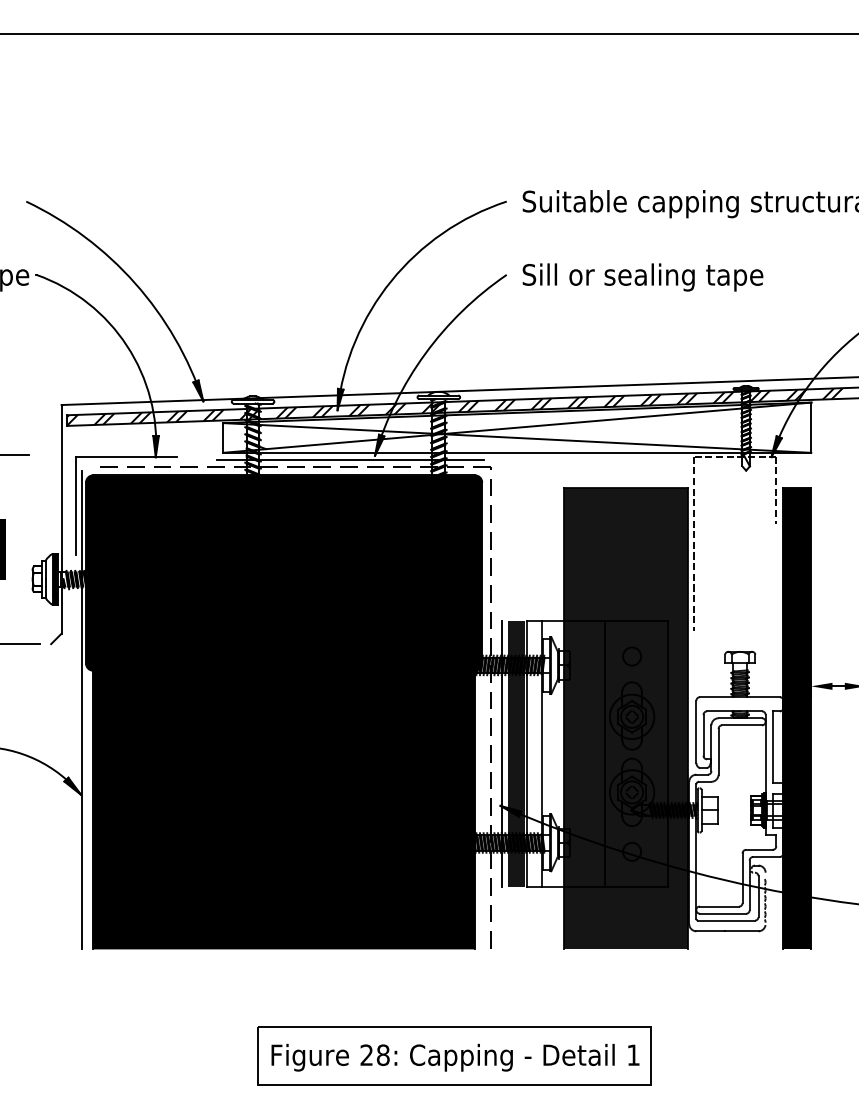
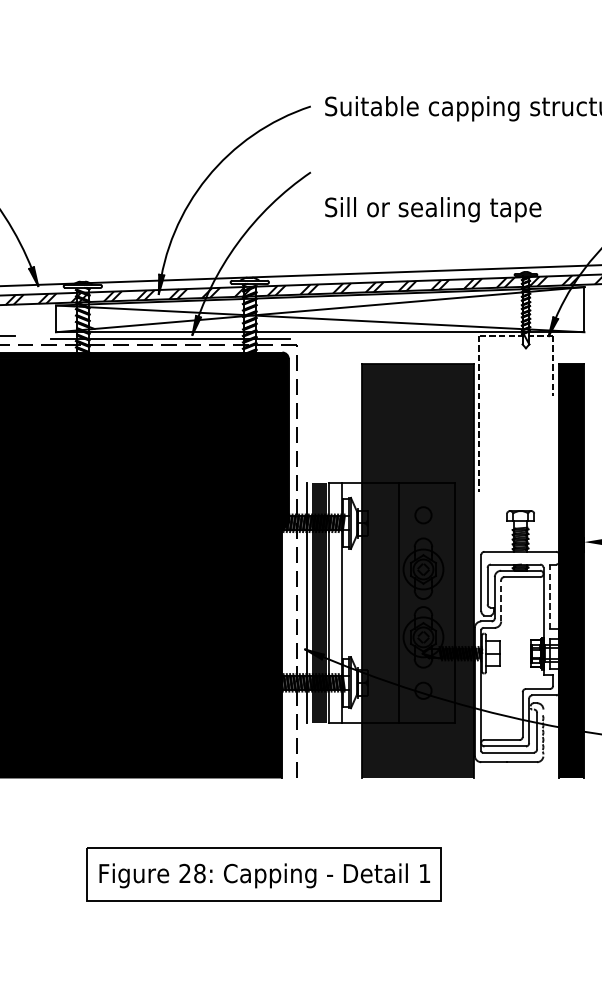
text: (642, 277) -> (432, 209), moved
line: (772, 746) -> (549, 596), solid -> dashed
line: (718, 751) -> (501, 600), solid -> dashed

